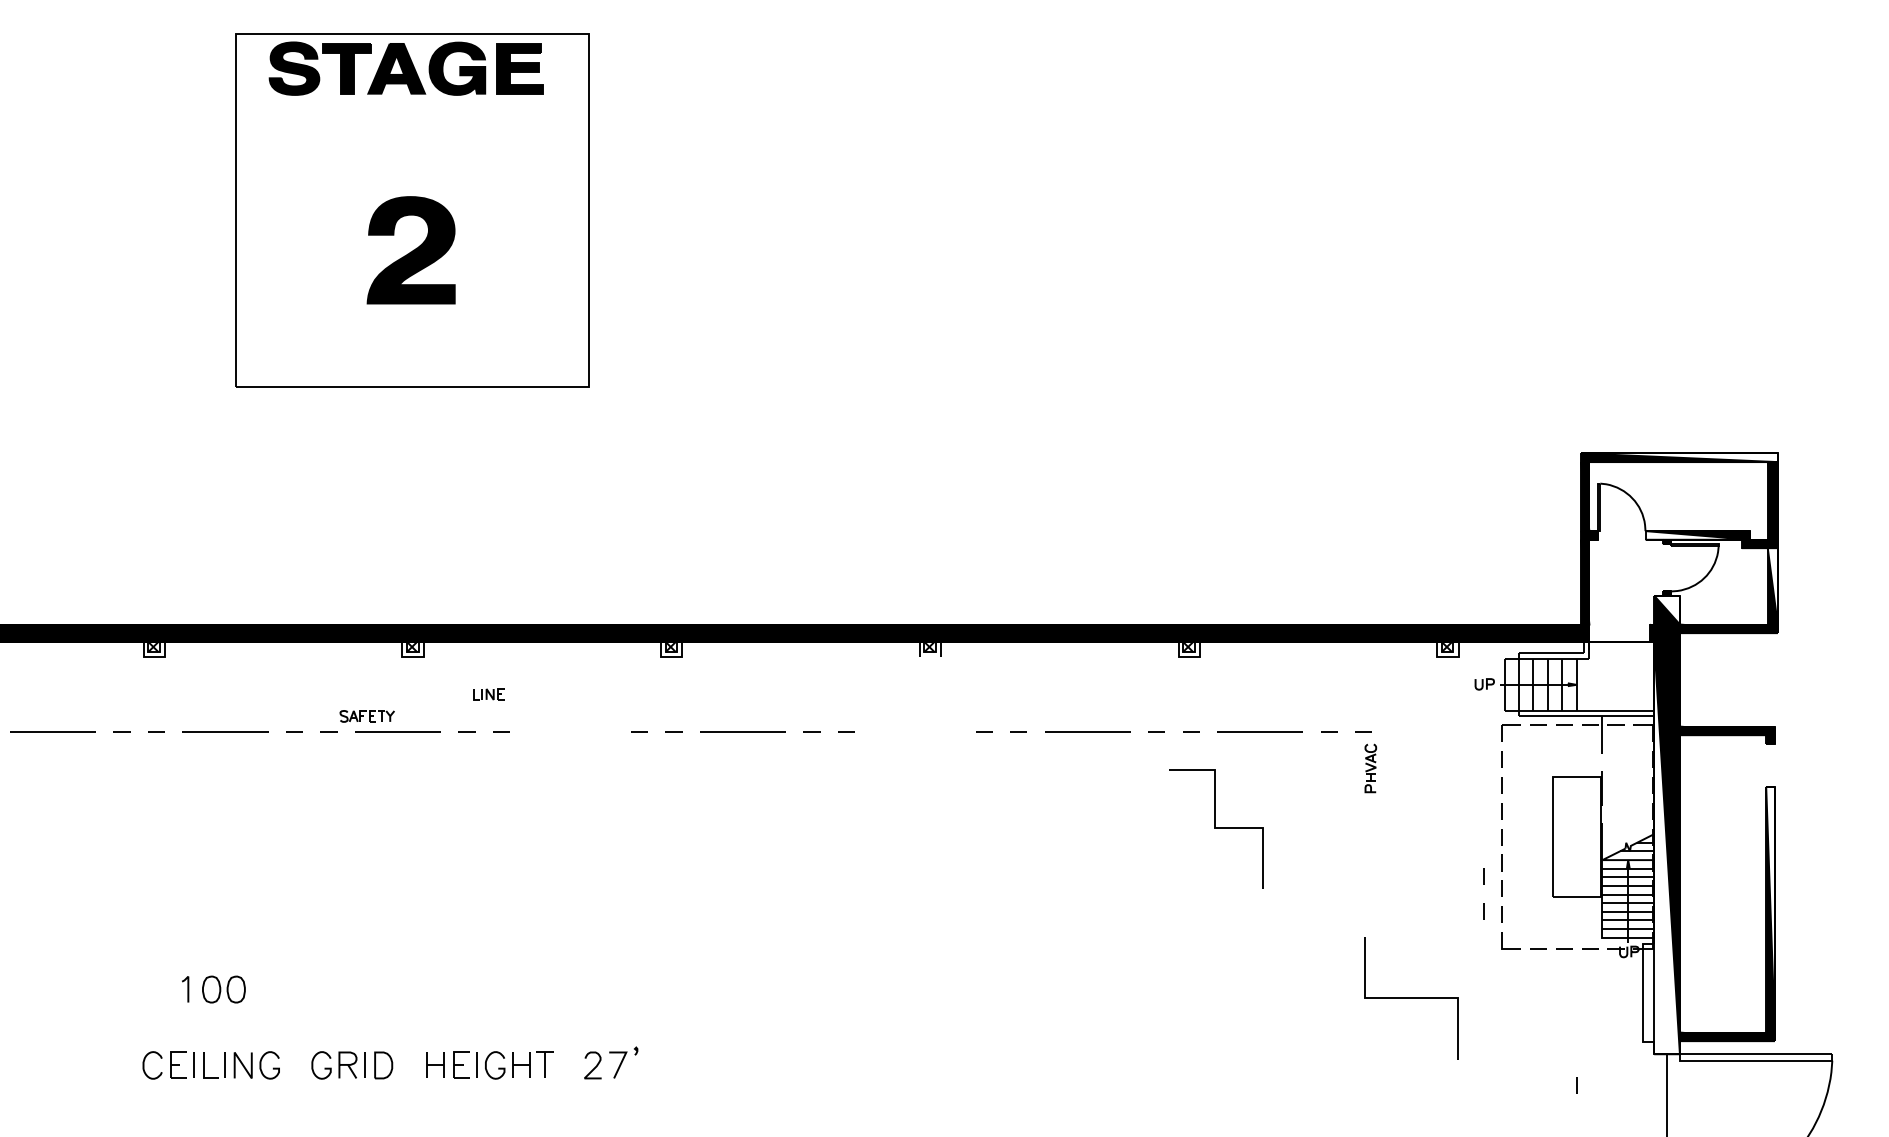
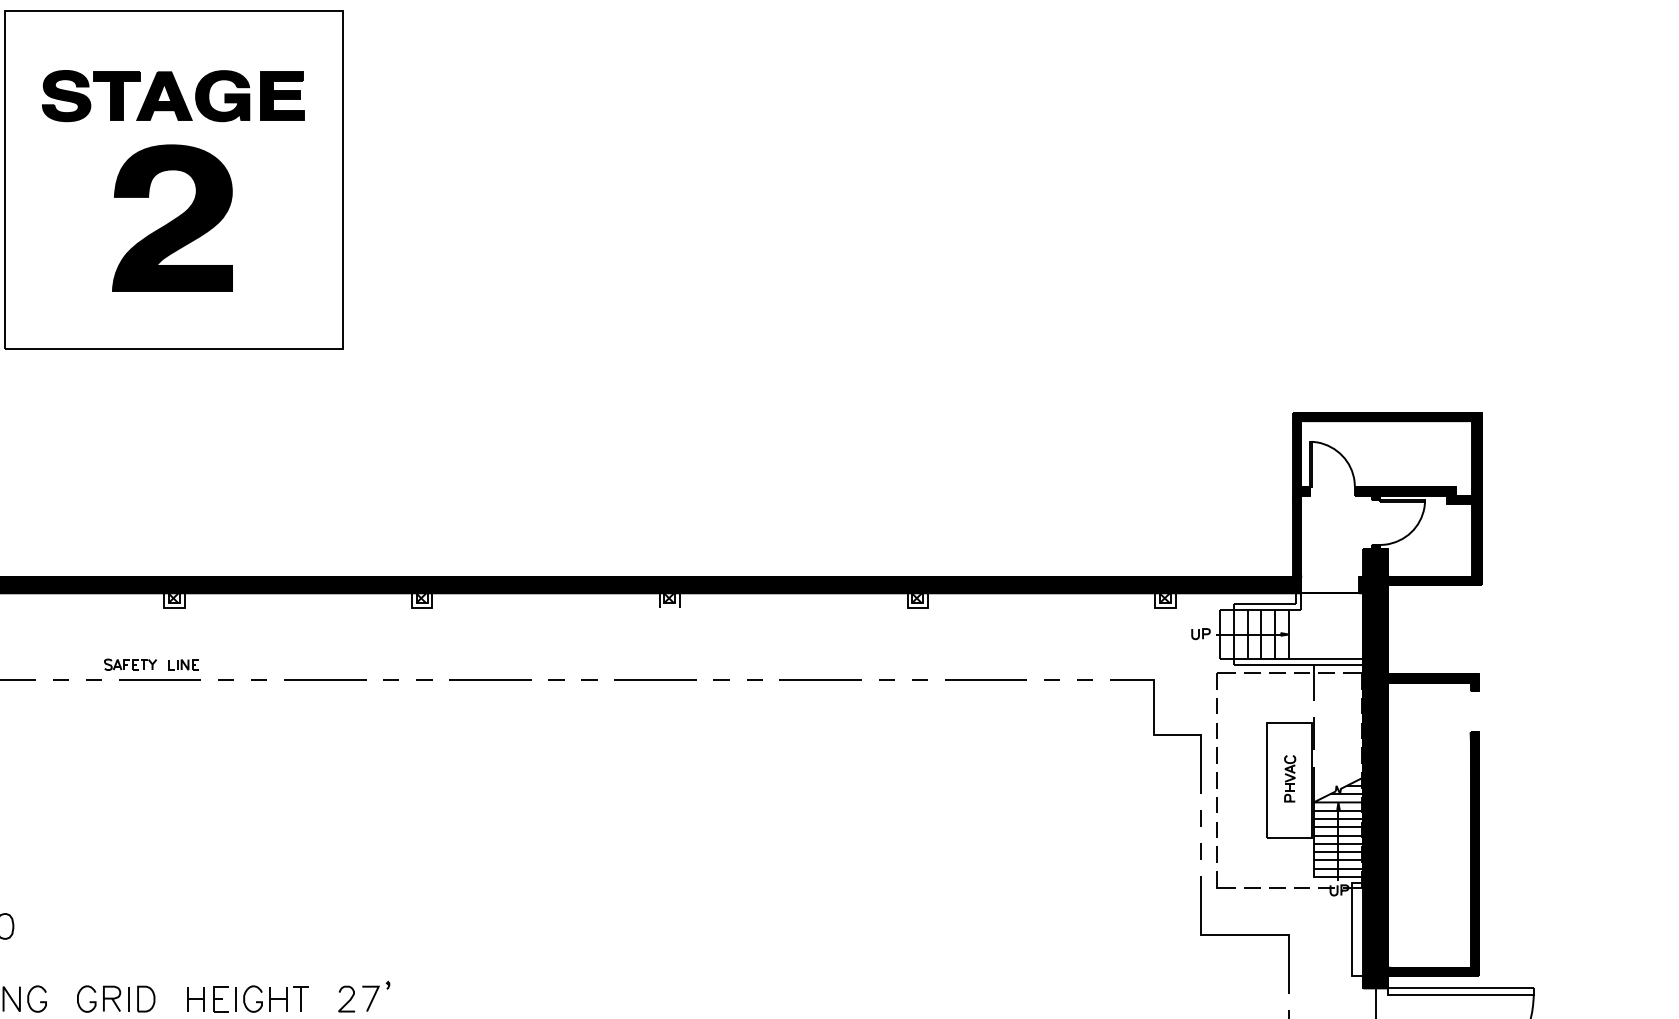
part: (405, 68) -> (172, 95), moved
part: (411, 250) -> (172, 218), size x1.43
fill: (1678, 457) -> (1386, 416), added
fill: (1697, 535) -> (1404, 491), added
fill: (1772, 586) -> (1476, 540), added
fill: (1666, 609) -> (1375, 562), added
part: (488, 694) -> (183, 664), moved
line: (570, 731) -> (325, 679), added
line: (915, 731) -> (655, 679), added
part: (1370, 768) -> (1289, 778), moved
line: (1216, 828) -> (1155, 735), moved
fill: (1666, 847) -> (1375, 790), added
fill: (1770, 909) -> (1474, 849), added
line: (1411, 998) -> (1244, 934), moved

